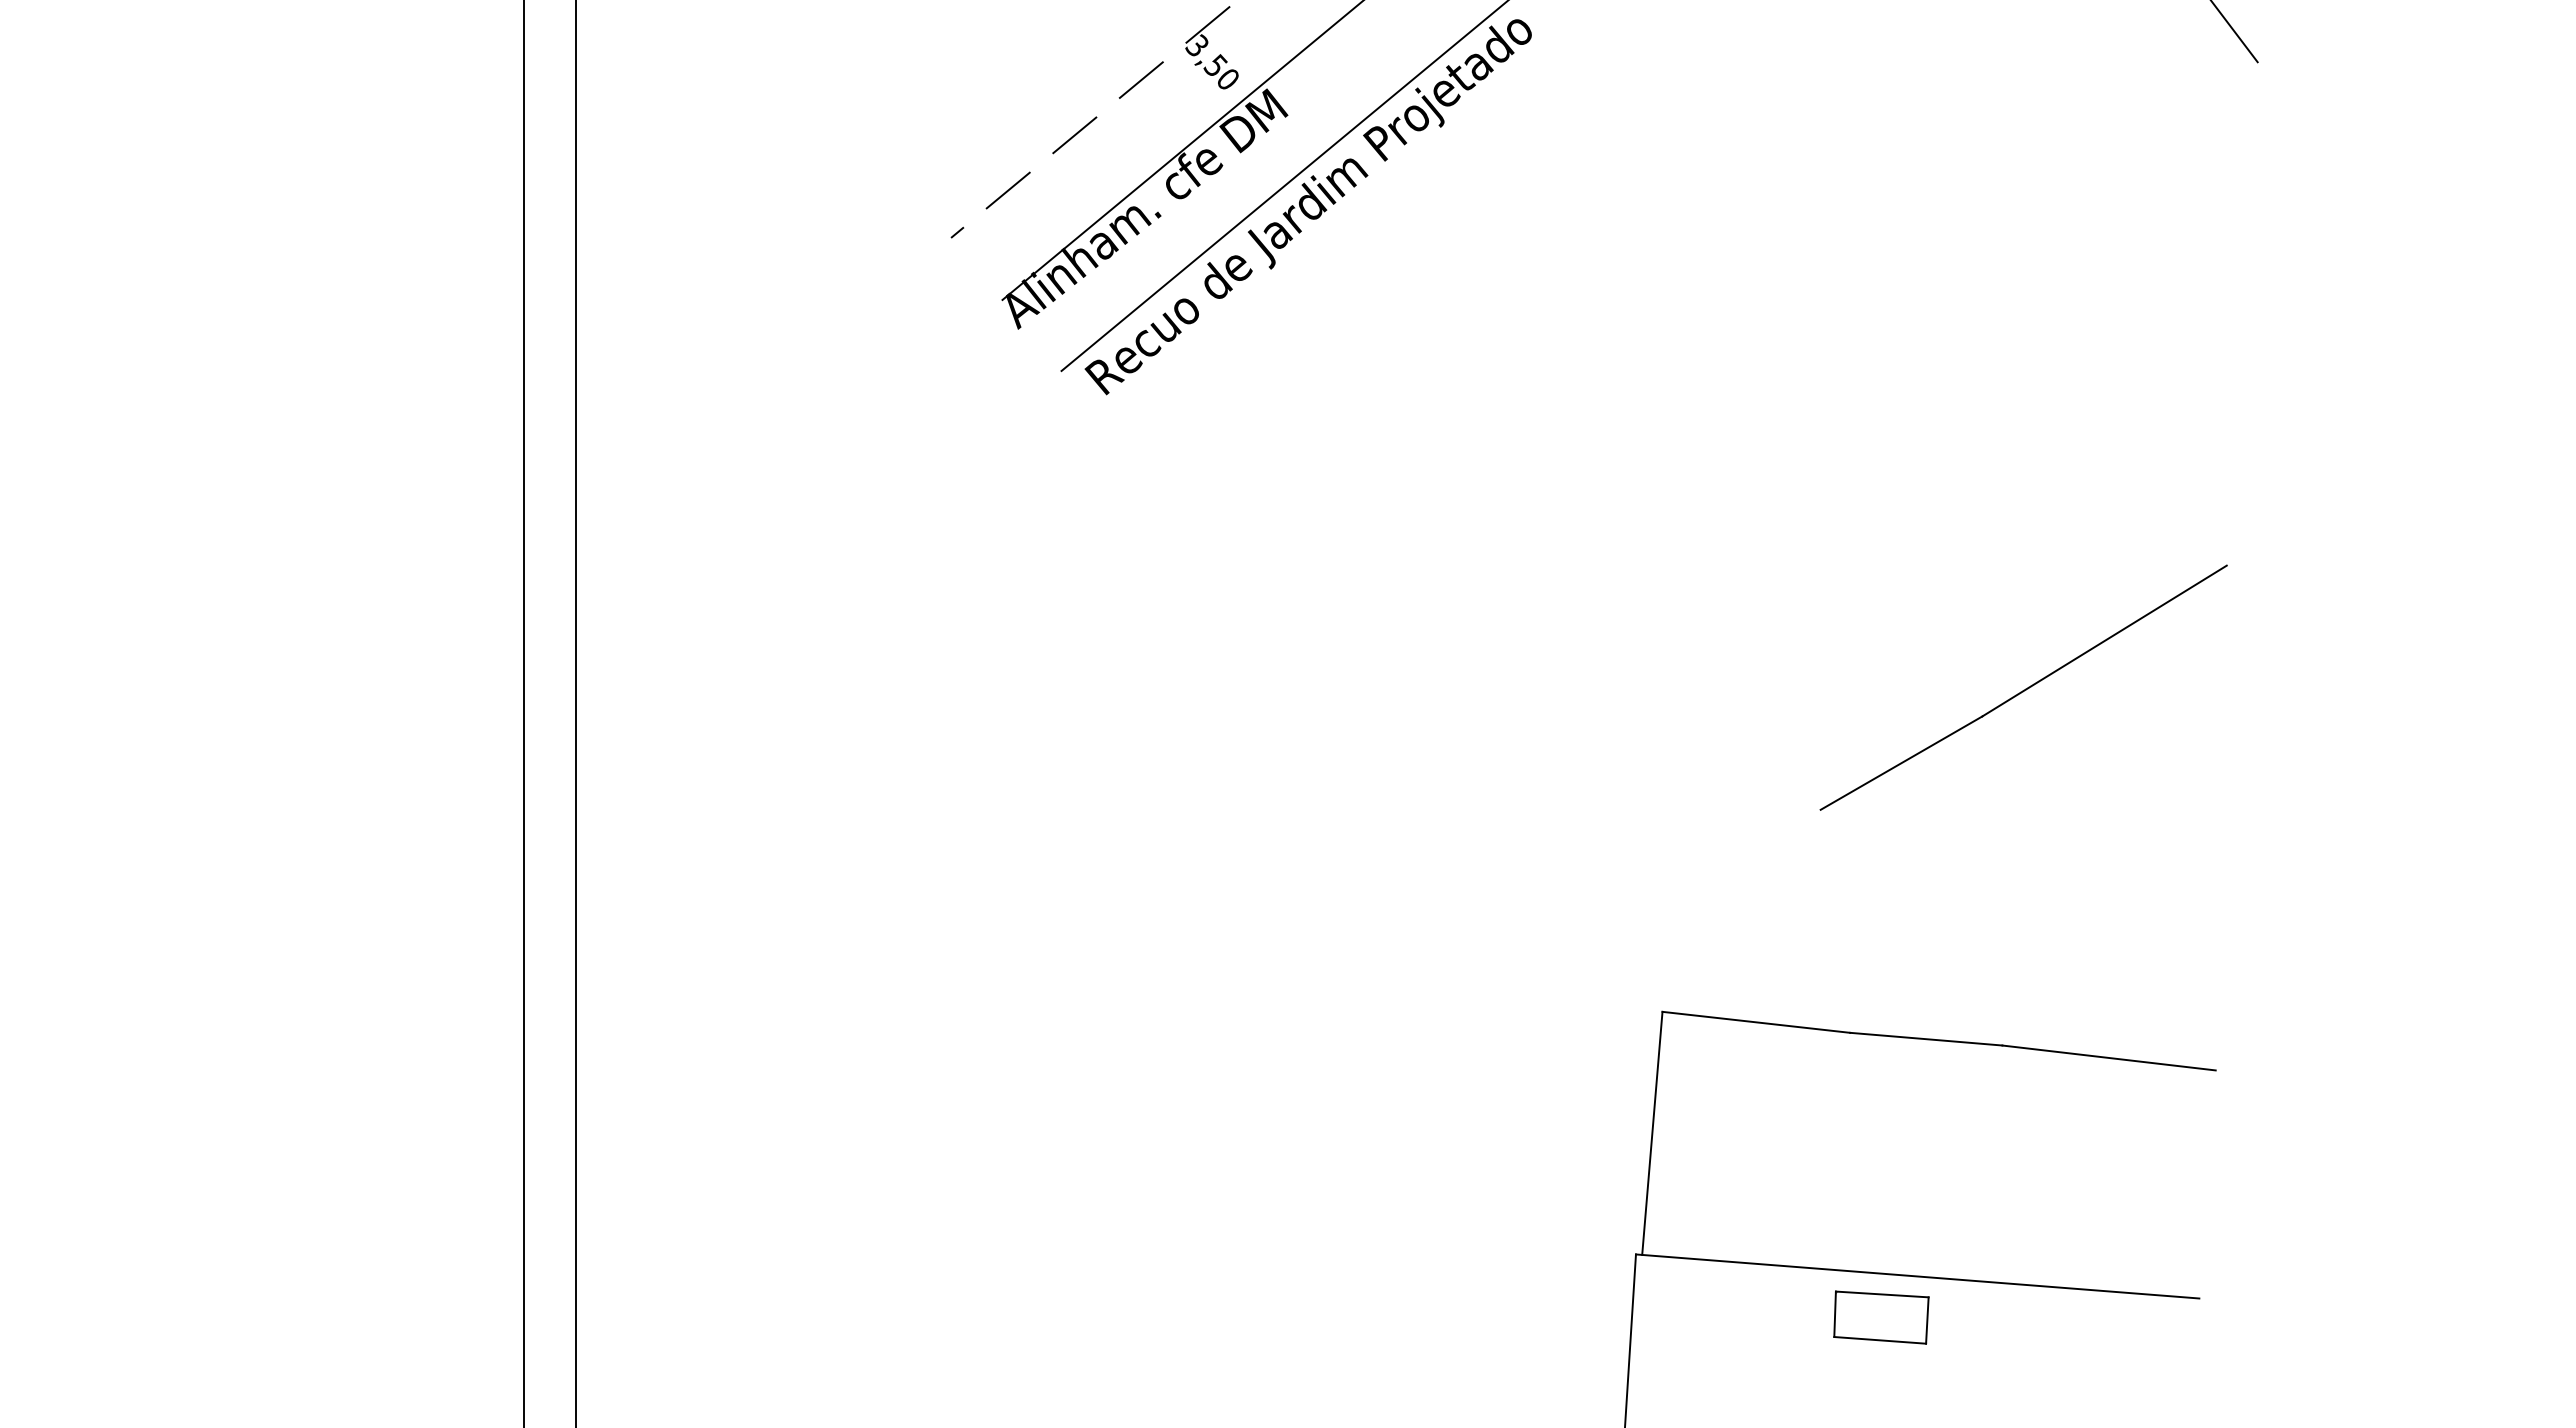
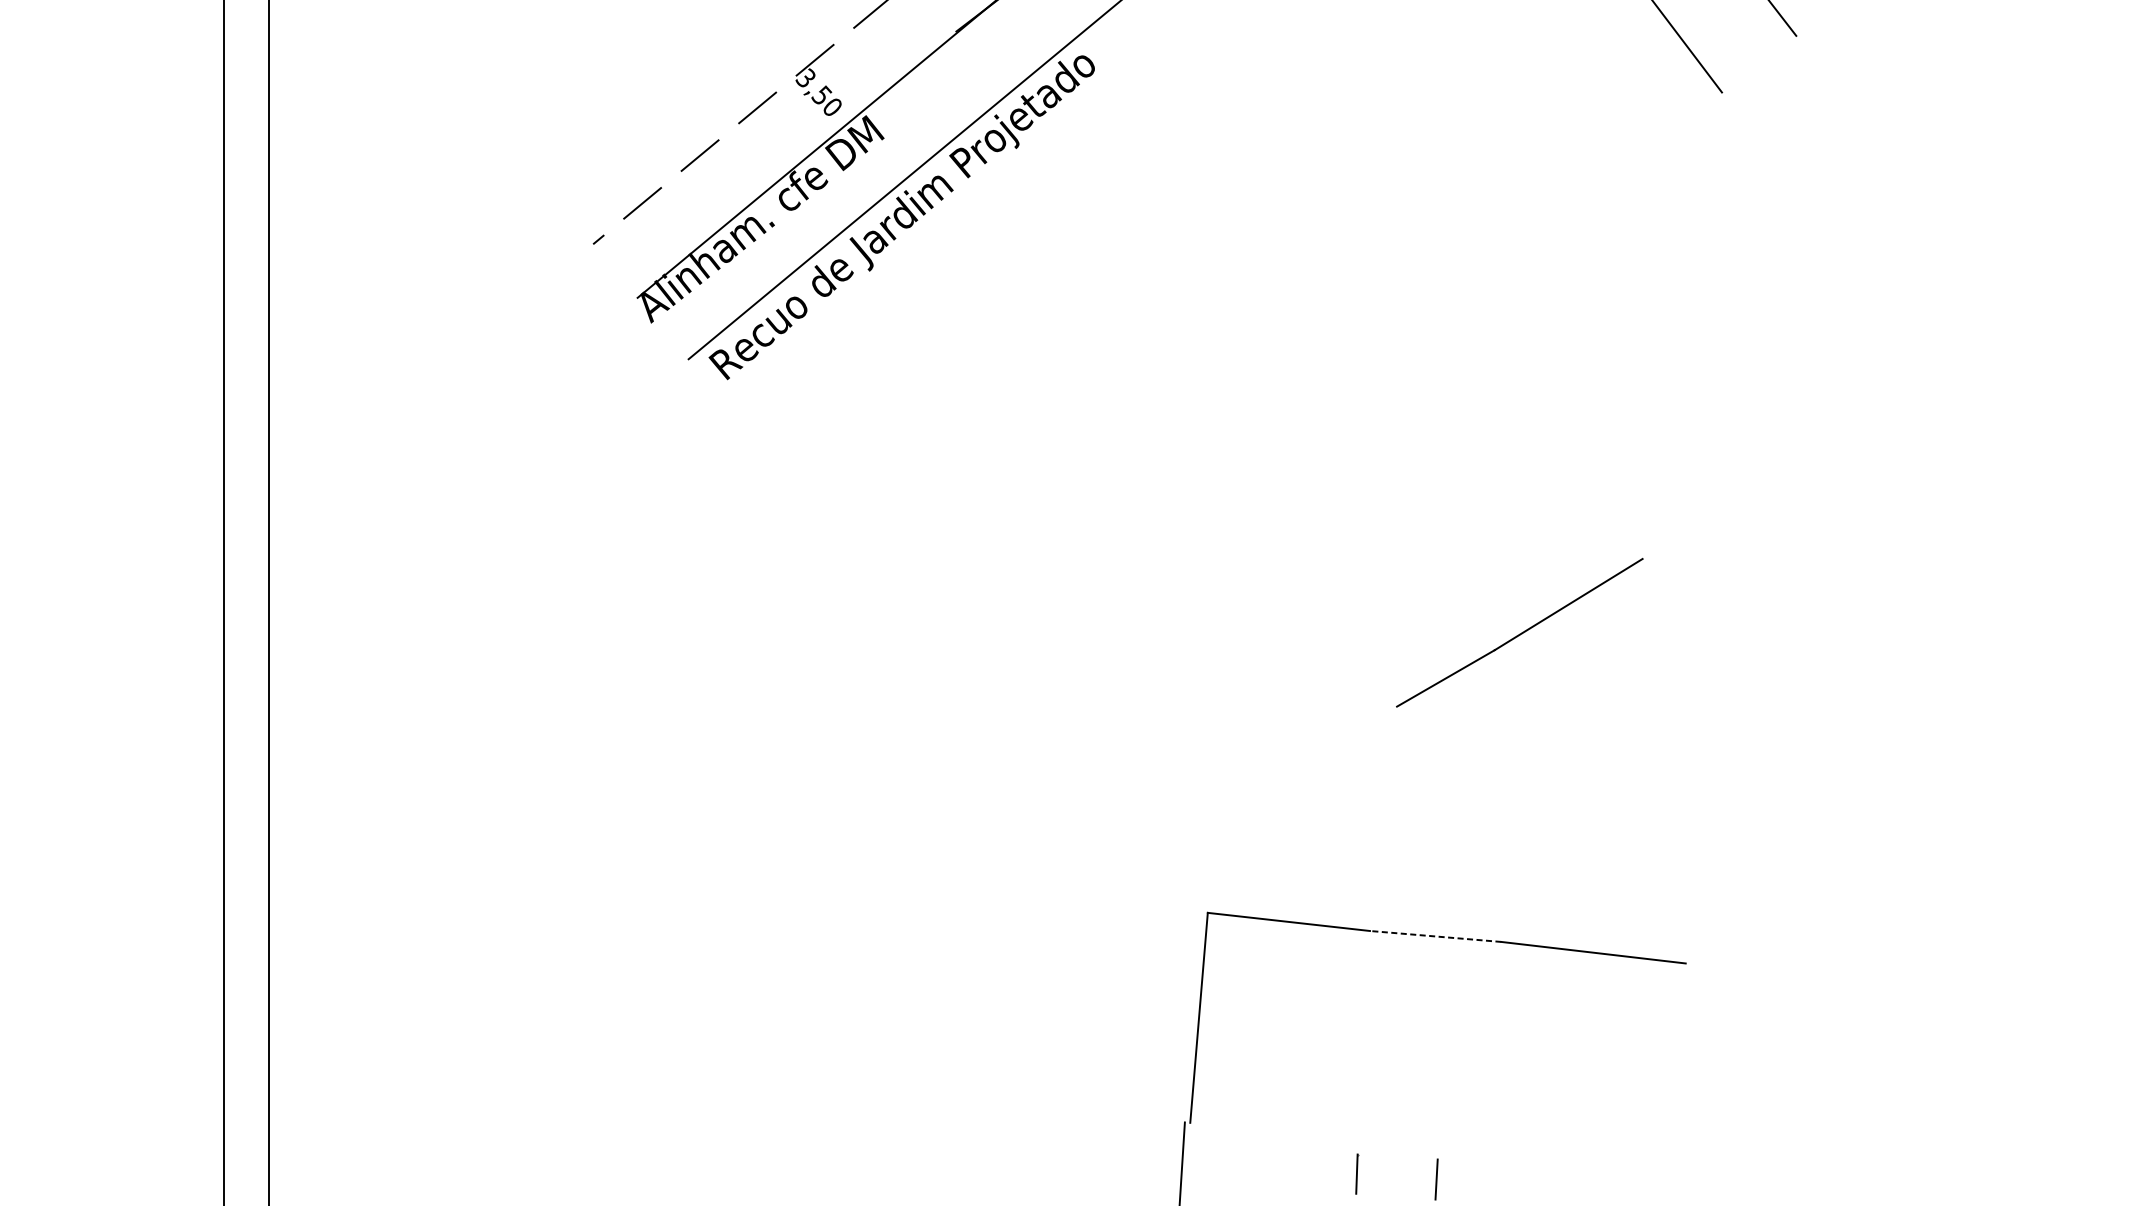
part: (2023, 687) -> (1519, 632), size x0.7
line: (1925, 1039) -> (1435, 936), solid -> dashed
line: (1917, 1276) -> (1428, 1141), removed
line: (1881, 1294) -> (1397, 1157), removed
line: (1880, 1340) -> (1396, 1196), removed

